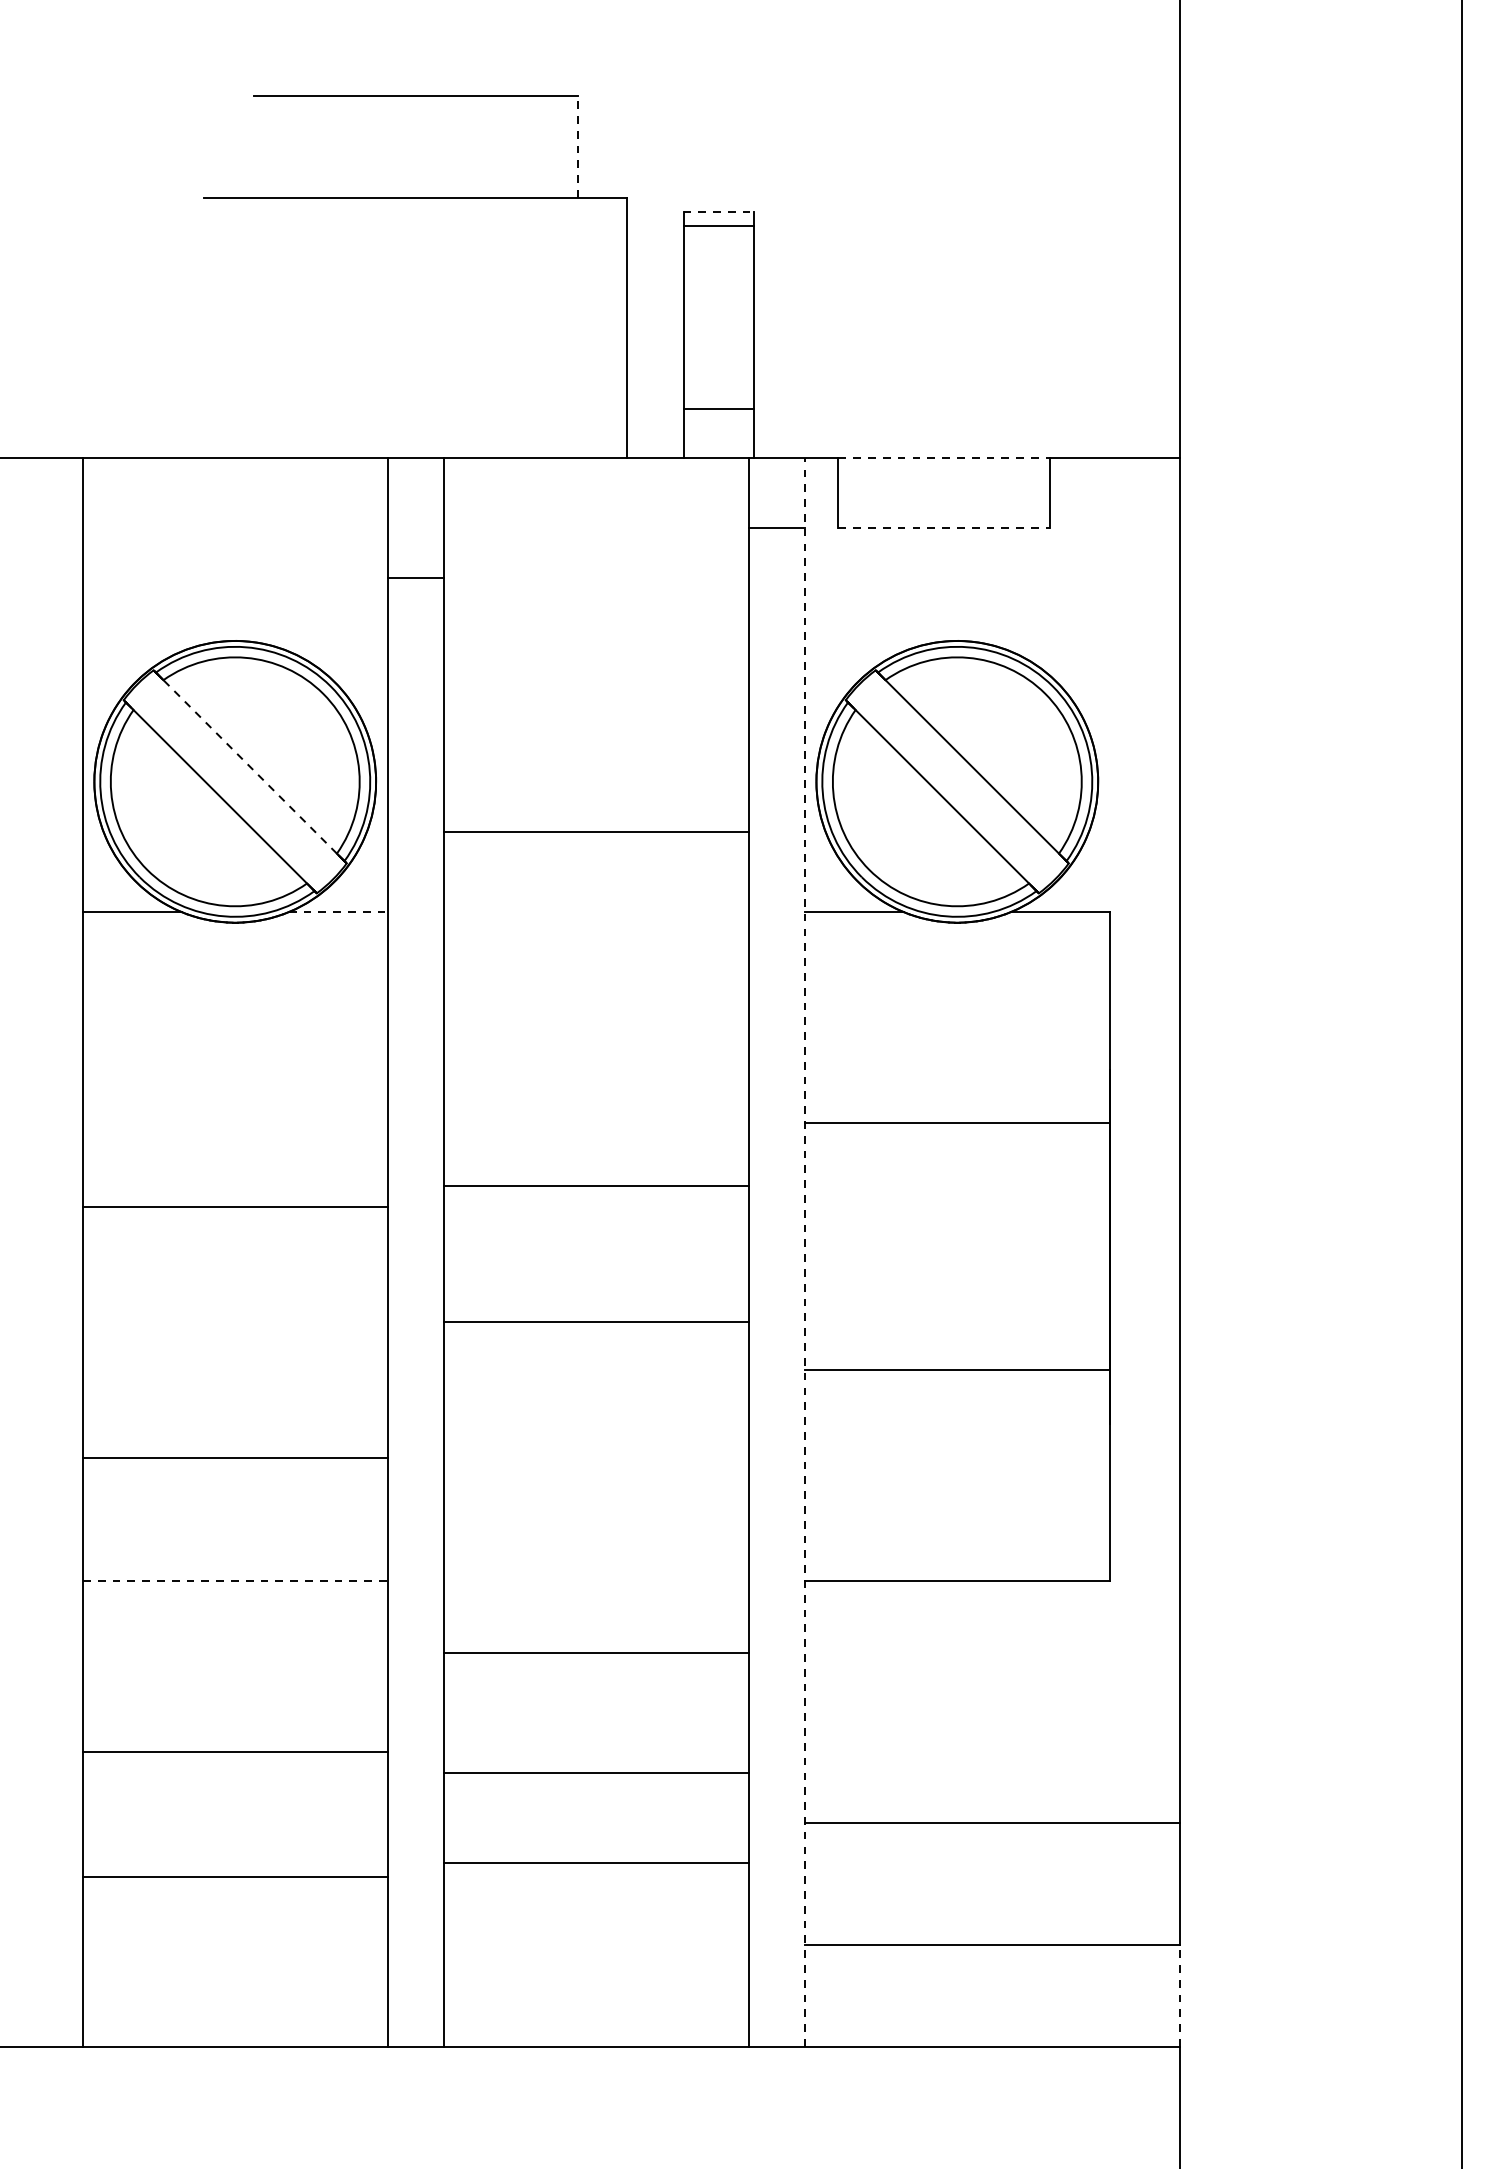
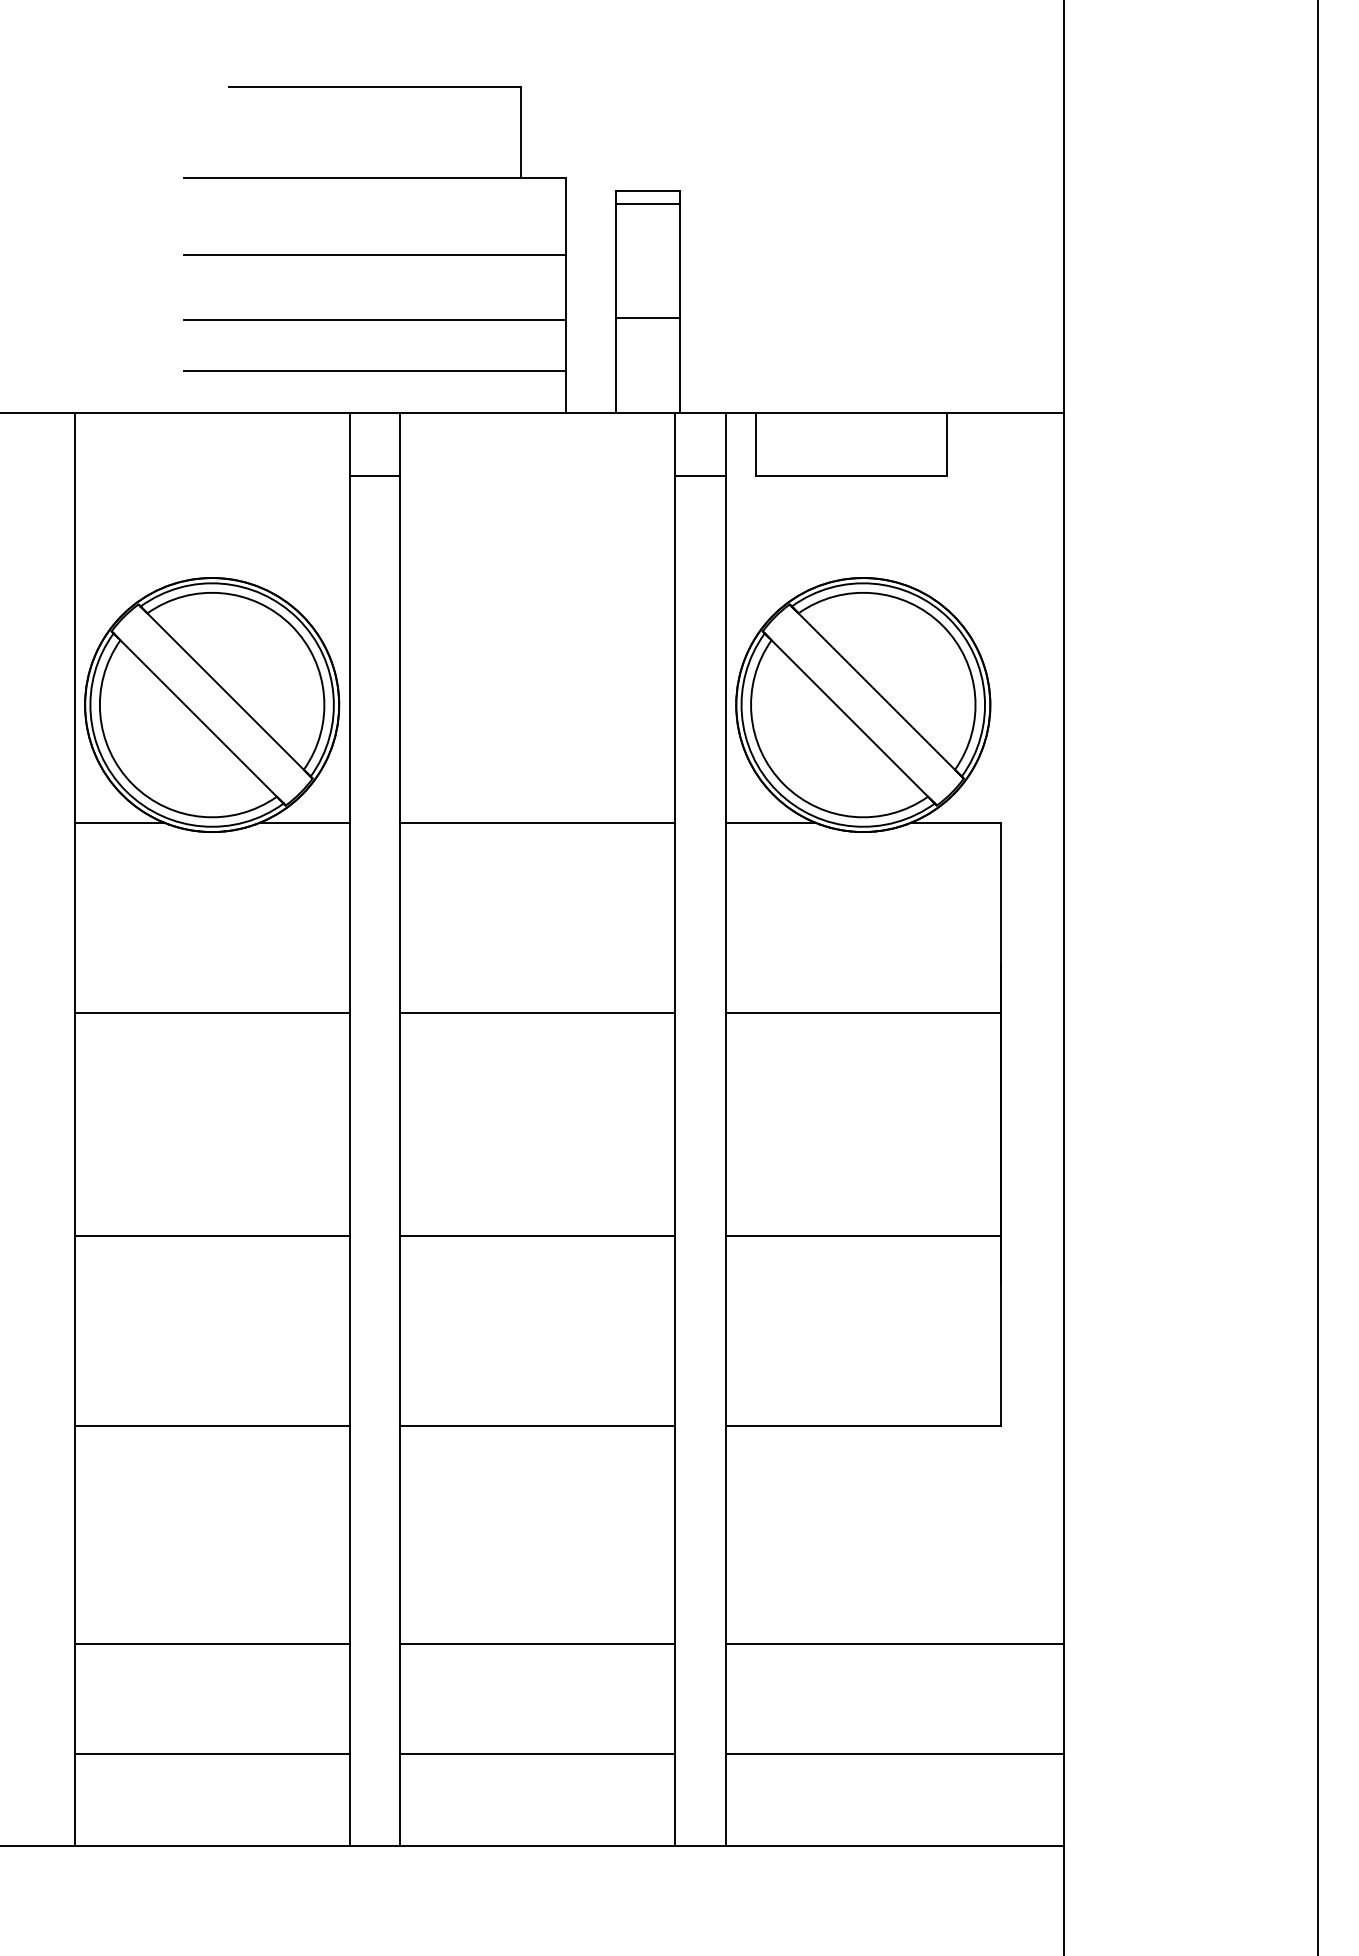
line: (578, 146) -> (521, 132), dashed -> solid
line: (719, 212) -> (648, 191), dashed -> solid
line: (415, 282) -> (374, 254), added
line: (415, 354) -> (374, 319), added
line: (718, 409) -> (647, 318), moved
line: (415, 411) -> (374, 371), added
line: (944, 458) -> (851, 413), dashed -> solid
line: (944, 528) -> (851, 476), dashed -> solid
line: (415, 578) -> (374, 476), moved
line: (250, 766) -> (225, 691), dashed -> solid
line: (596, 832) -> (537, 822), moved
line: (337, 912) -> (304, 822), dashed -> solid
line: (596, 1185) -> (537, 1013), moved
line: (234, 1207) -> (211, 1013), moved
line: (804, 1251) -> (725, 1128), dashed -> solid
line: (596, 1322) -> (537, 1235), moved
line: (234, 1457) -> (211, 1235), moved
line: (235, 1581) -> (212, 1426), dashed -> solid
line: (596, 1653) -> (537, 1426), moved
line: (234, 1752) -> (211, 1644), moved
line: (596, 1773) -> (537, 1644), moved
line: (596, 1863) -> (537, 1754), moved
line: (234, 1877) -> (211, 1754), moved
line: (1180, 1995) -> (1064, 1799), dashed -> solid

